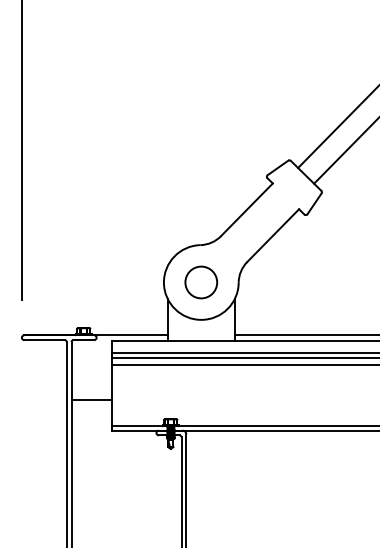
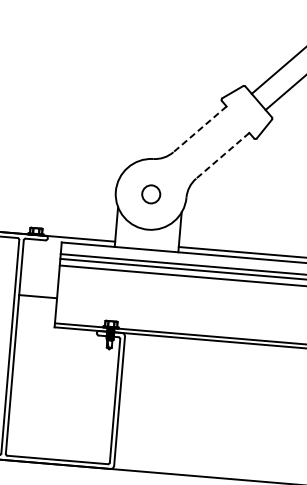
line: (246, 209) -> (199, 128), solid -> dashed
line: (273, 235) -> (223, 155), solid -> dashed
circle: (201, 282) -> (151, 194), size x0.6

